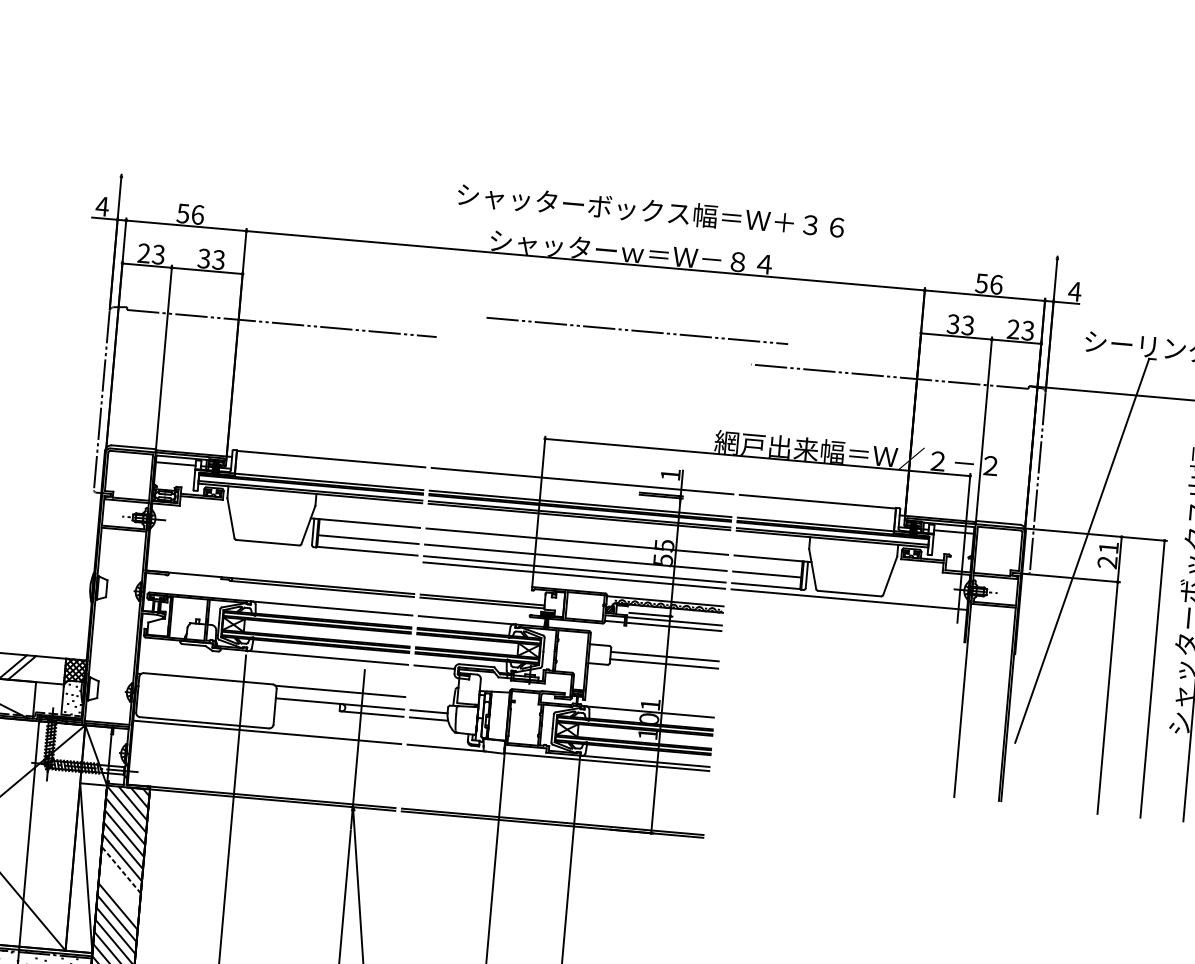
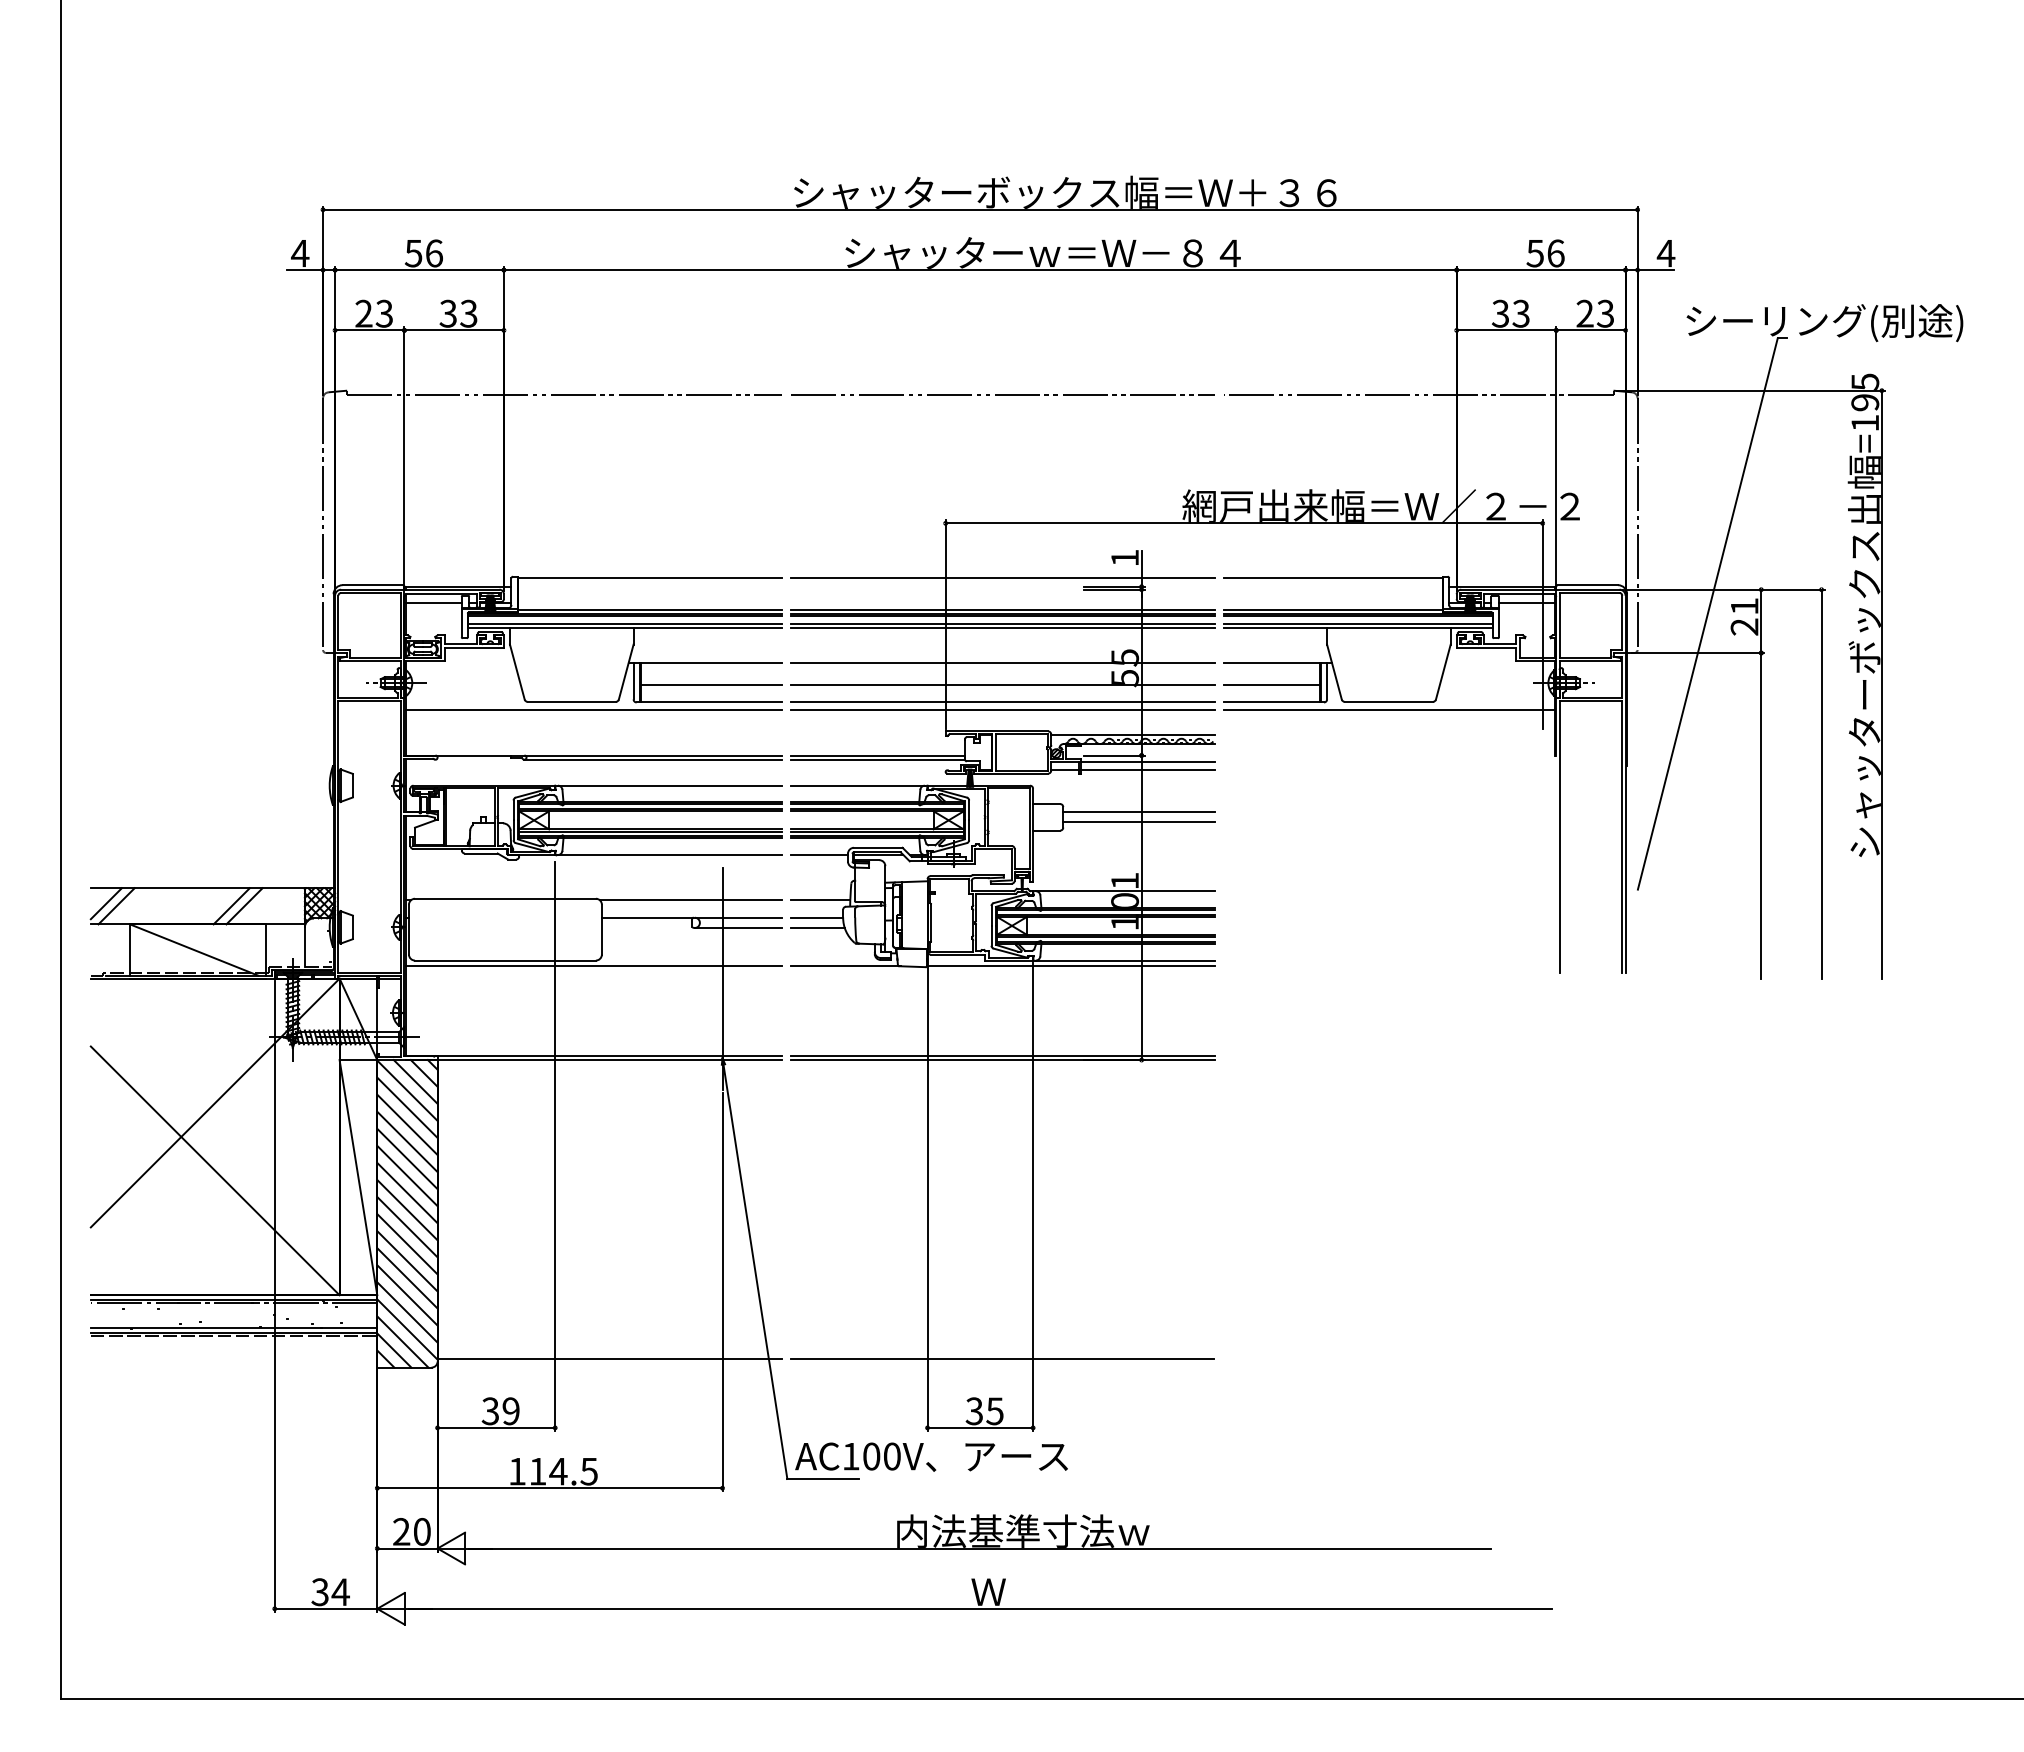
line: (589, 217) -> (980, 209), added
line: (637, 330) -> (1002, 394), moved
line: (282, 550) -> (593, 710), added
line: (432, 699) -> (820, 900), added
line: (121, 870) -> (407, 1176), dashed -> solid
line: (120, 881) -> (407, 1192), added
line: (119, 894) -> (407, 1210), added

